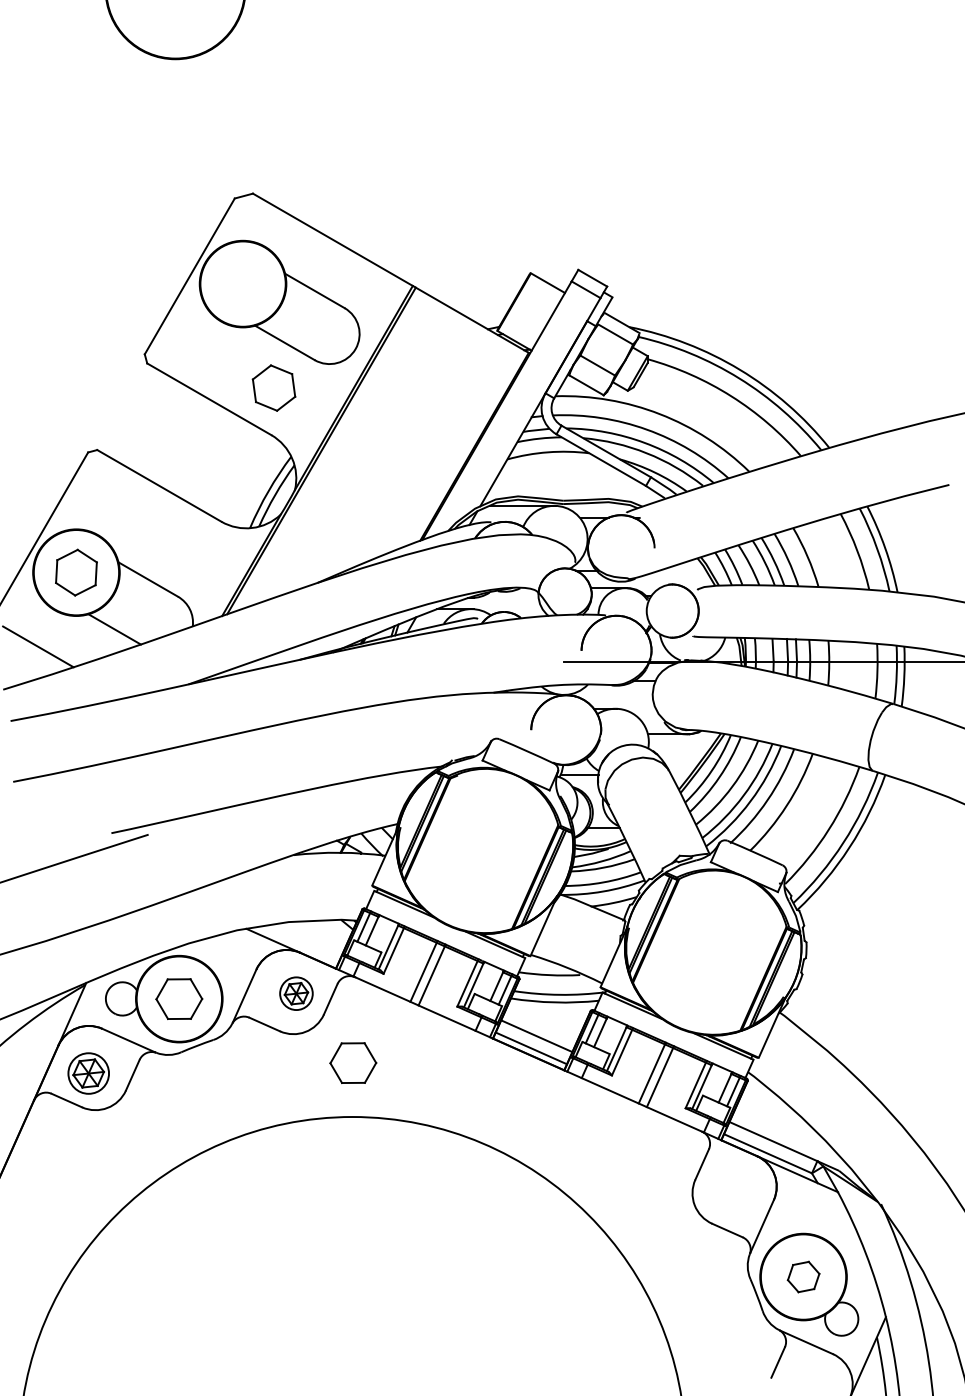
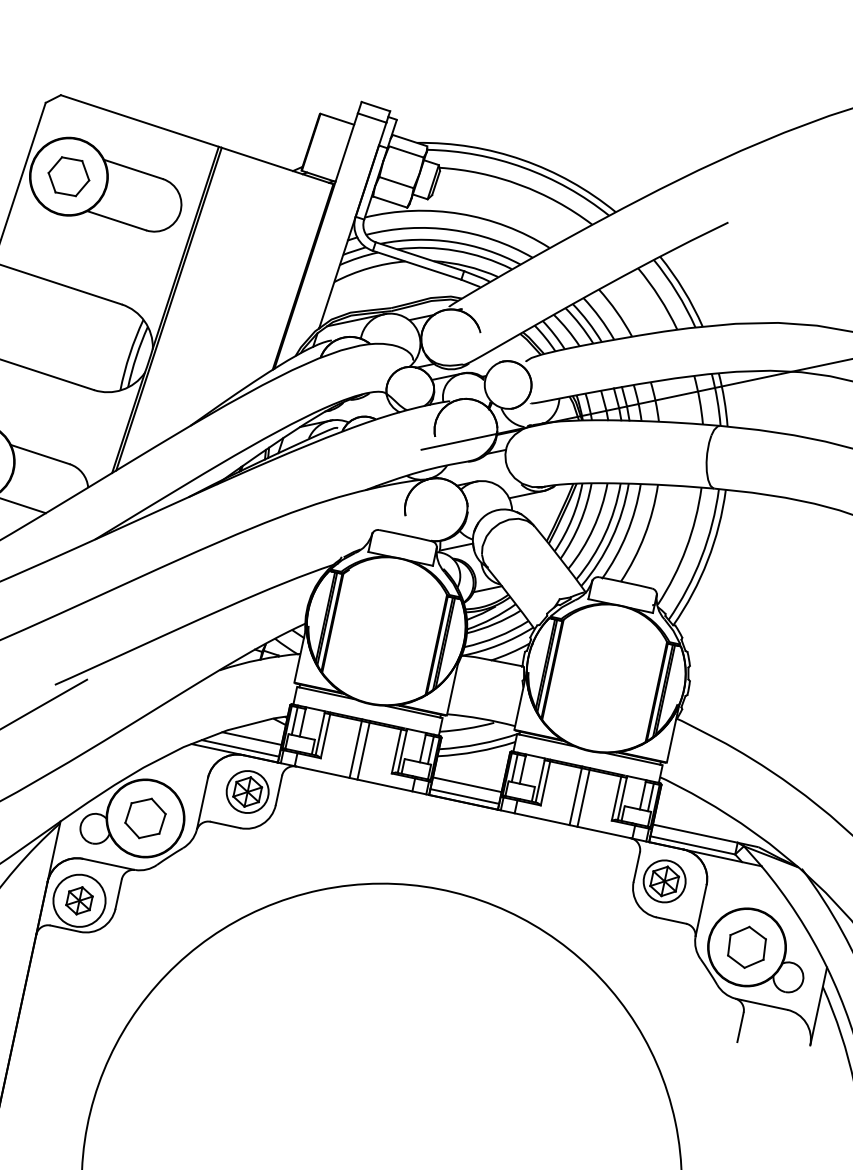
part: (273, 387) -> (68, 176), moved
line: (313, 936) -> (252, 738), added
line: (298, 944) -> (240, 748), added
part: (296, 993) -> (247, 791), size x1.43
part: (353, 1062) -> (310, 841), removed
circle: (88, 1073) -> (79, 900), size x1.43
part: (729, 1186) -> (664, 881), added
part: (803, 1276) -> (746, 946), size x1.43

